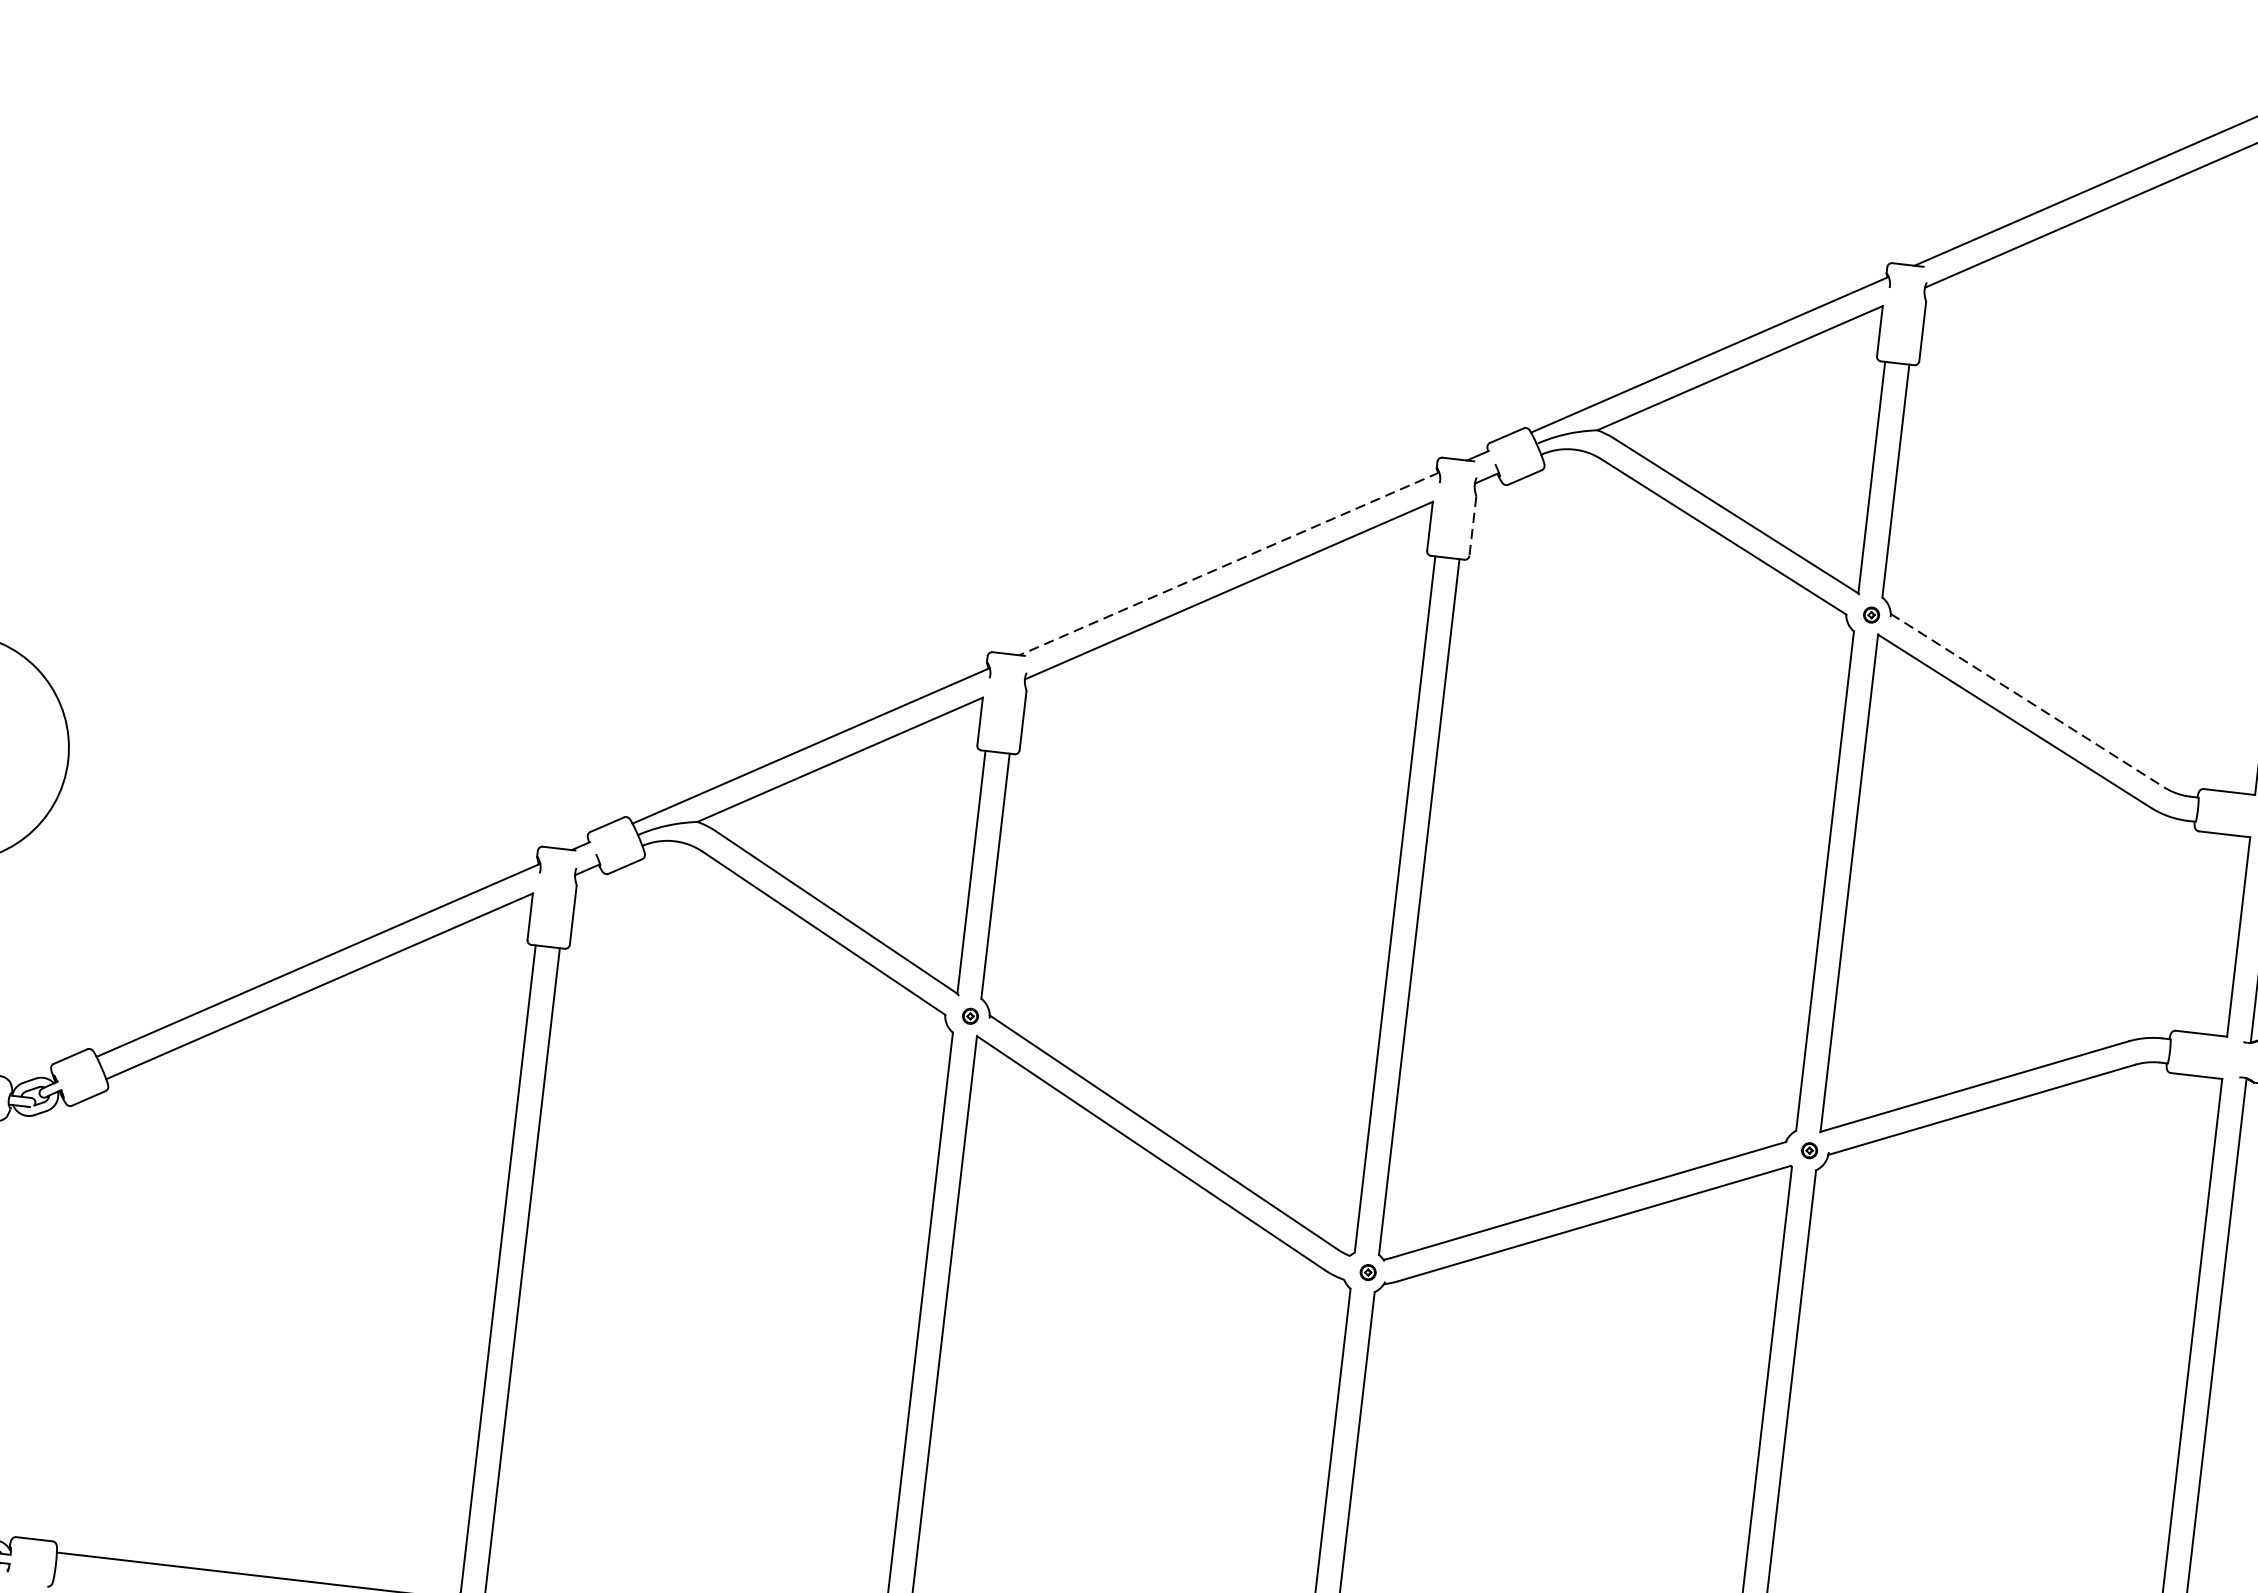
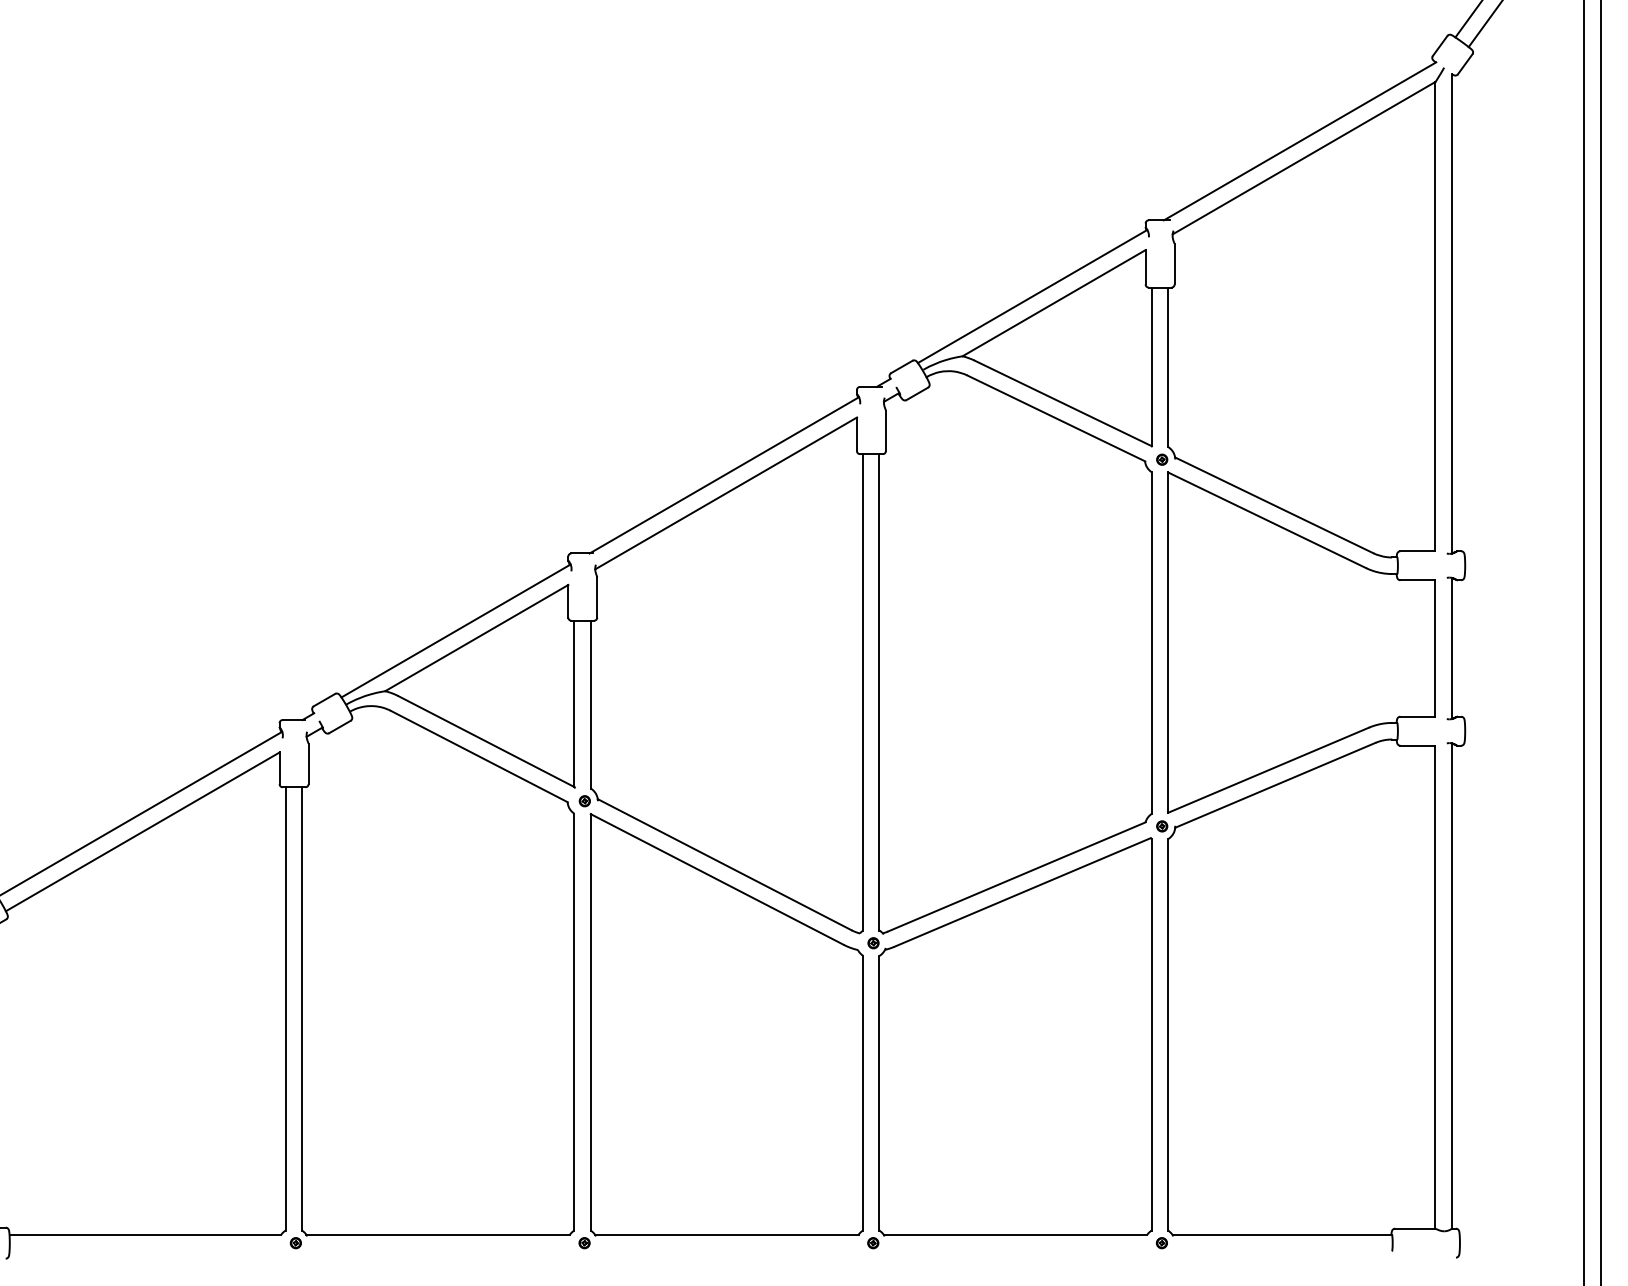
line: (1472, 527) -> (885, 431), dashed -> solid
line: (1229, 564) -> (724, 475), dashed -> solid
line: (2027, 700) -> (1274, 505), dashed -> solid

